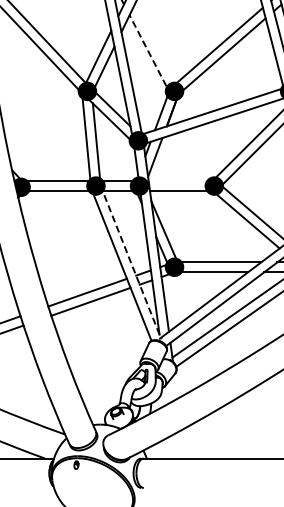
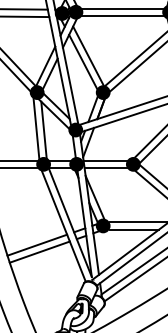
line: (154, 42) -> (88, 55), added
line: (147, 50) -> (82, 61), dashed -> solid
line: (177, 181) -> (105, 160), added
line: (130, 262) -> (69, 222), dashed -> solid

